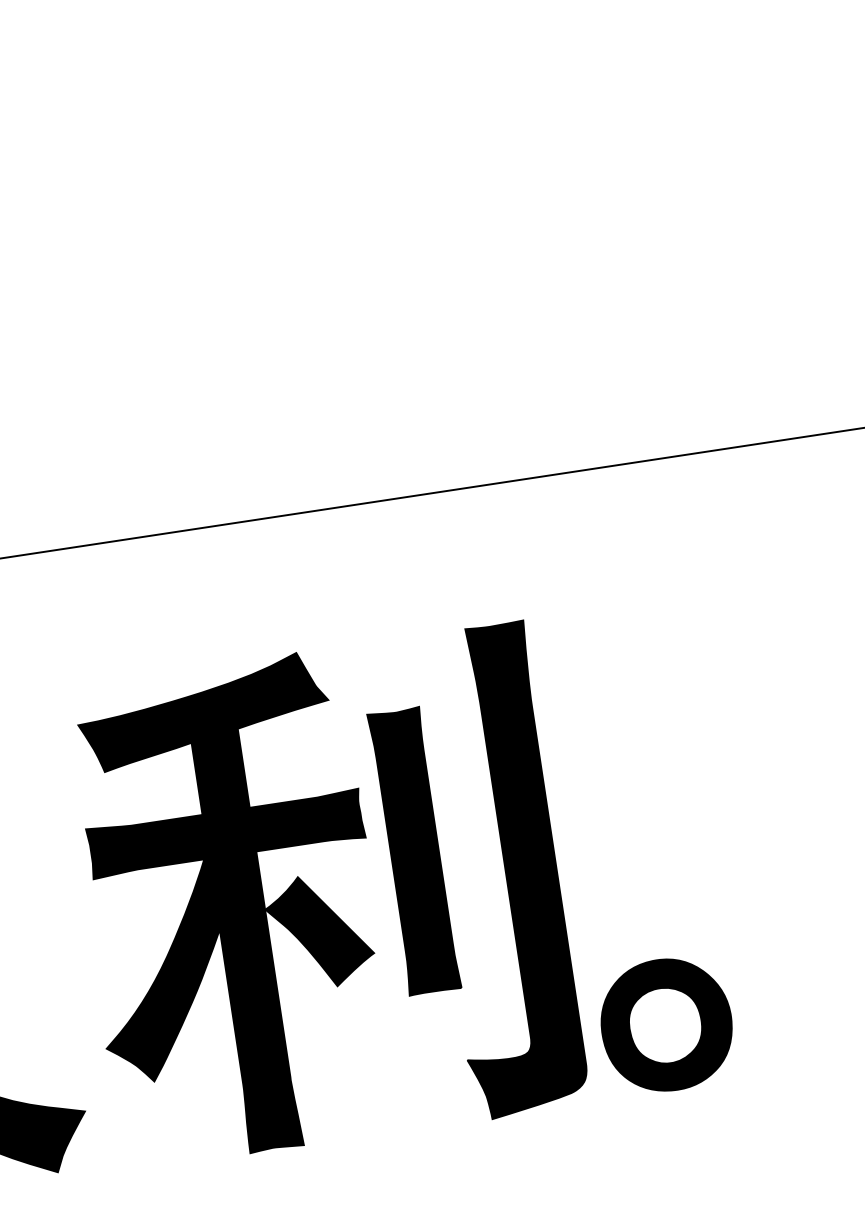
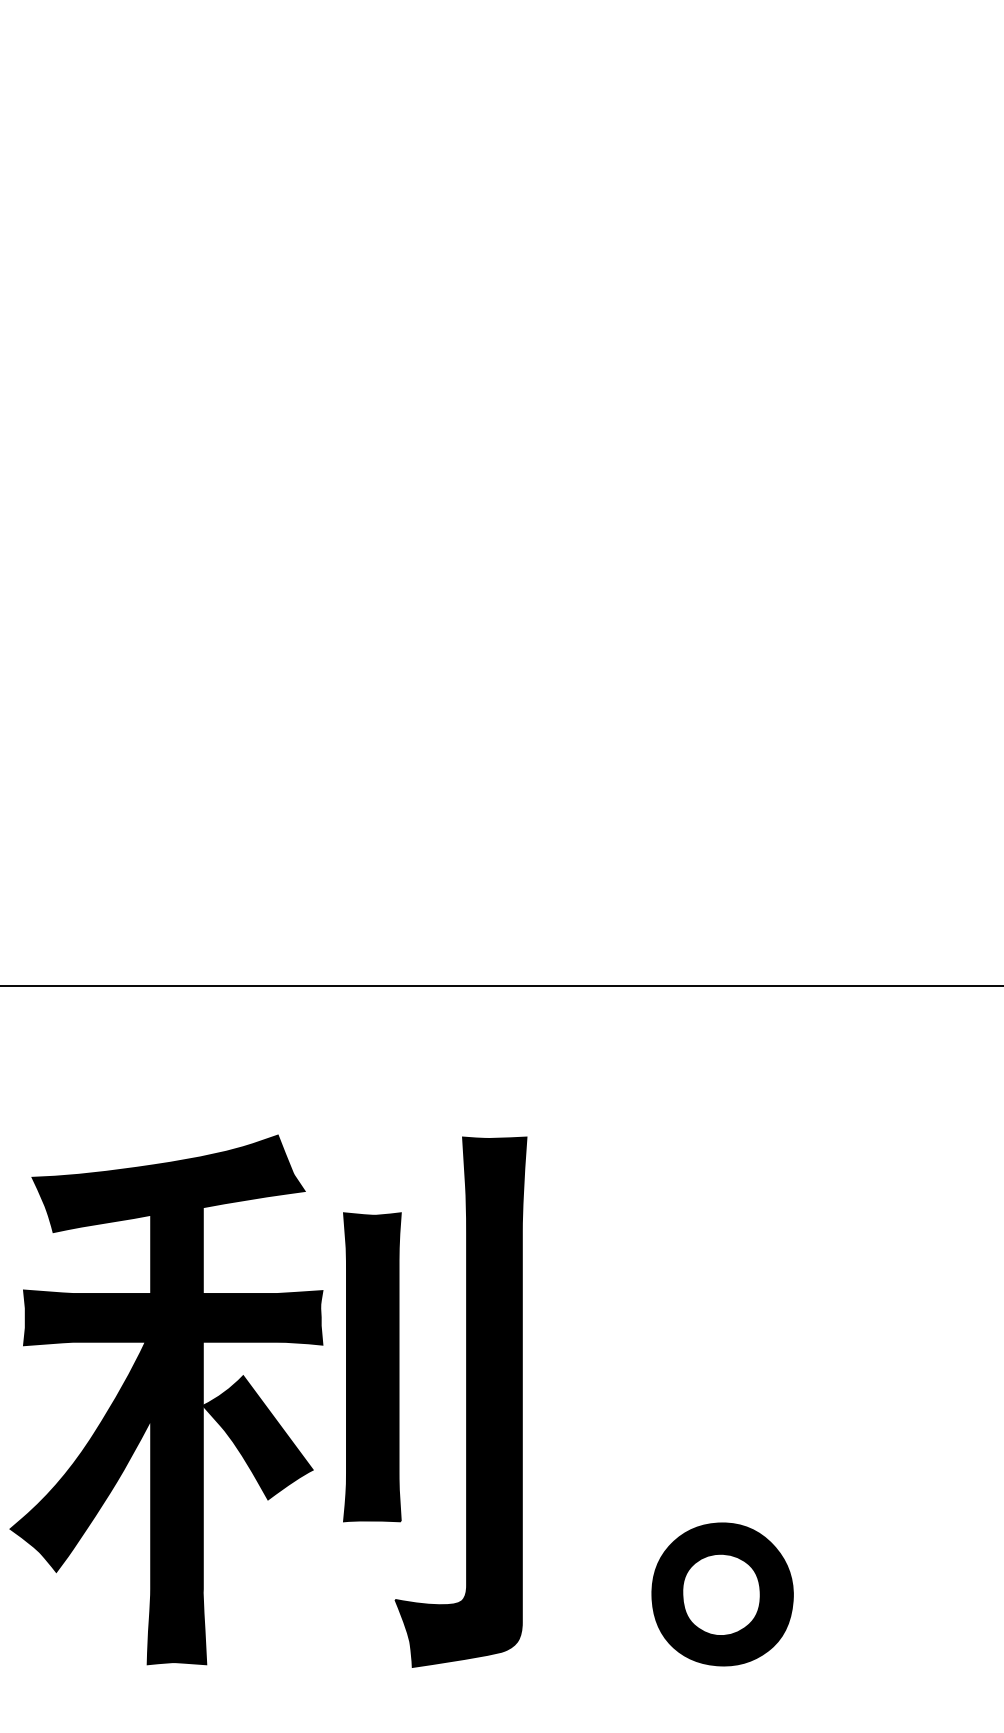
part: (666, 1025) -> (722, 1594), moved

